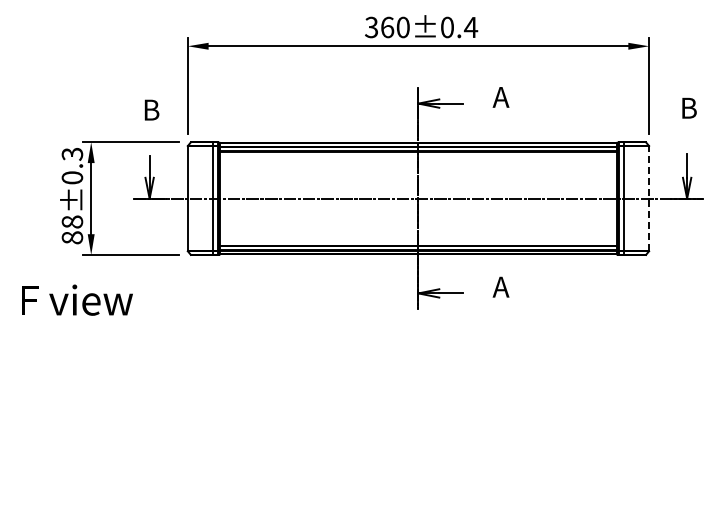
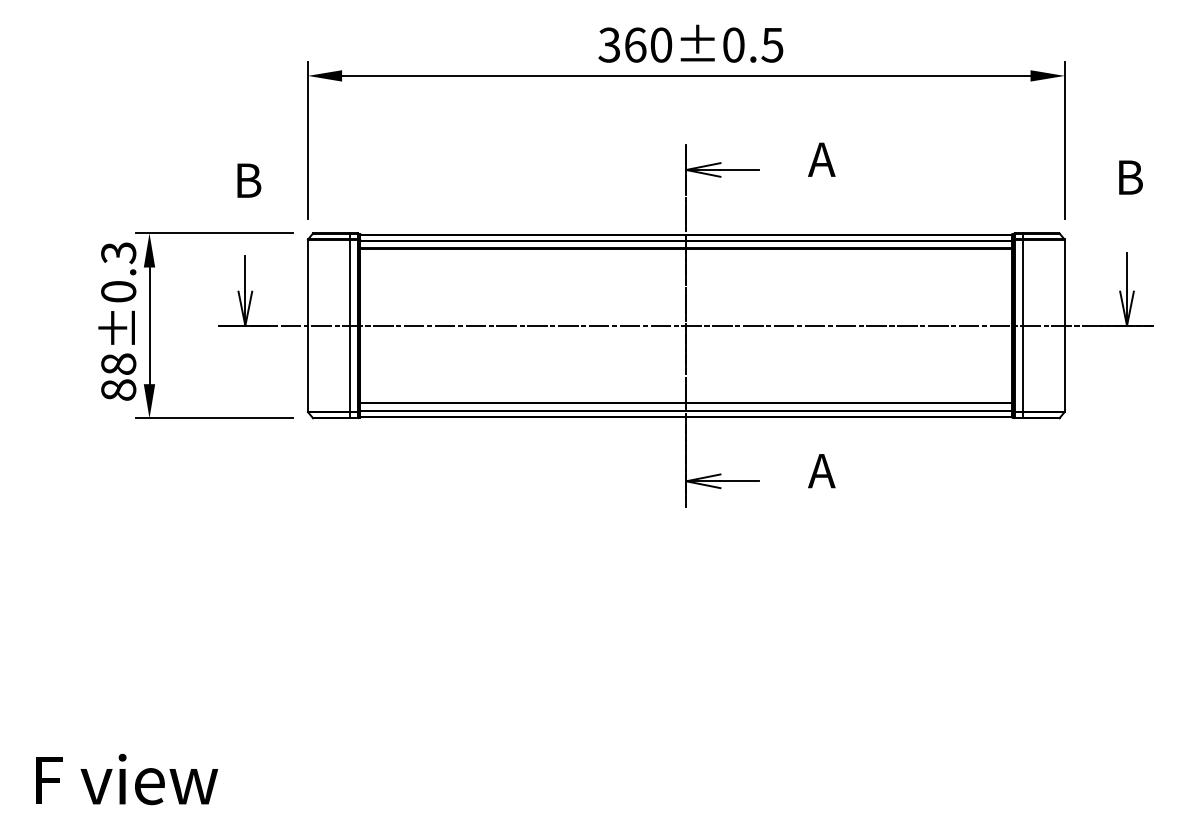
text: (470, 27) -> (771, 45), 360±0.4 -> 360±0.5
line: (649, 198) -> (1065, 325), dashed -> solid
text: (77, 299) -> (127, 778), moved

